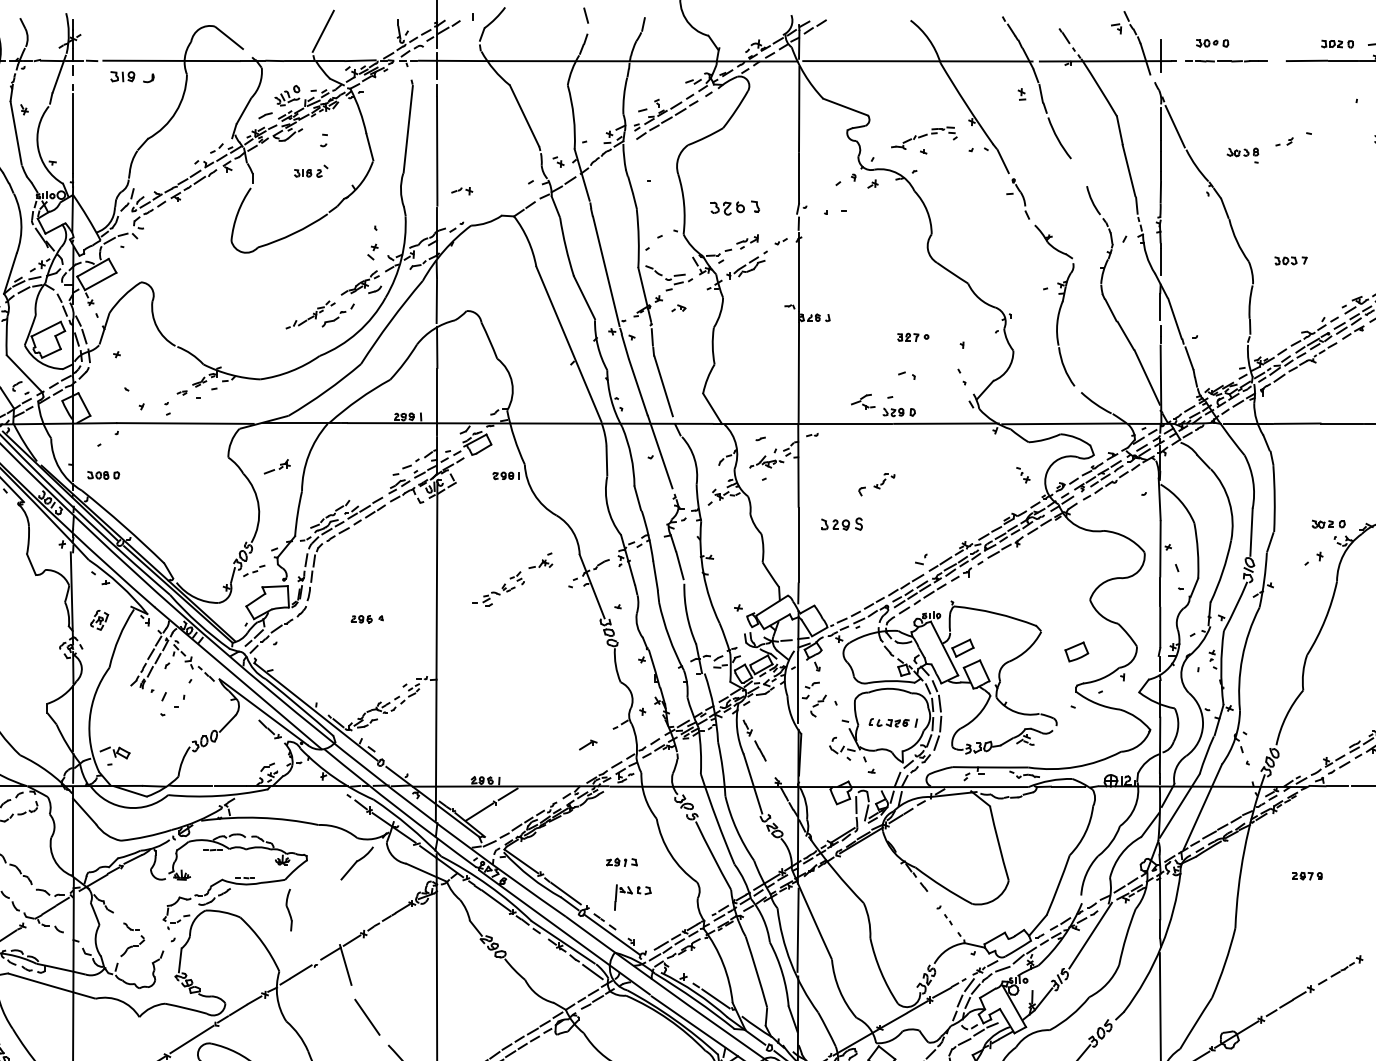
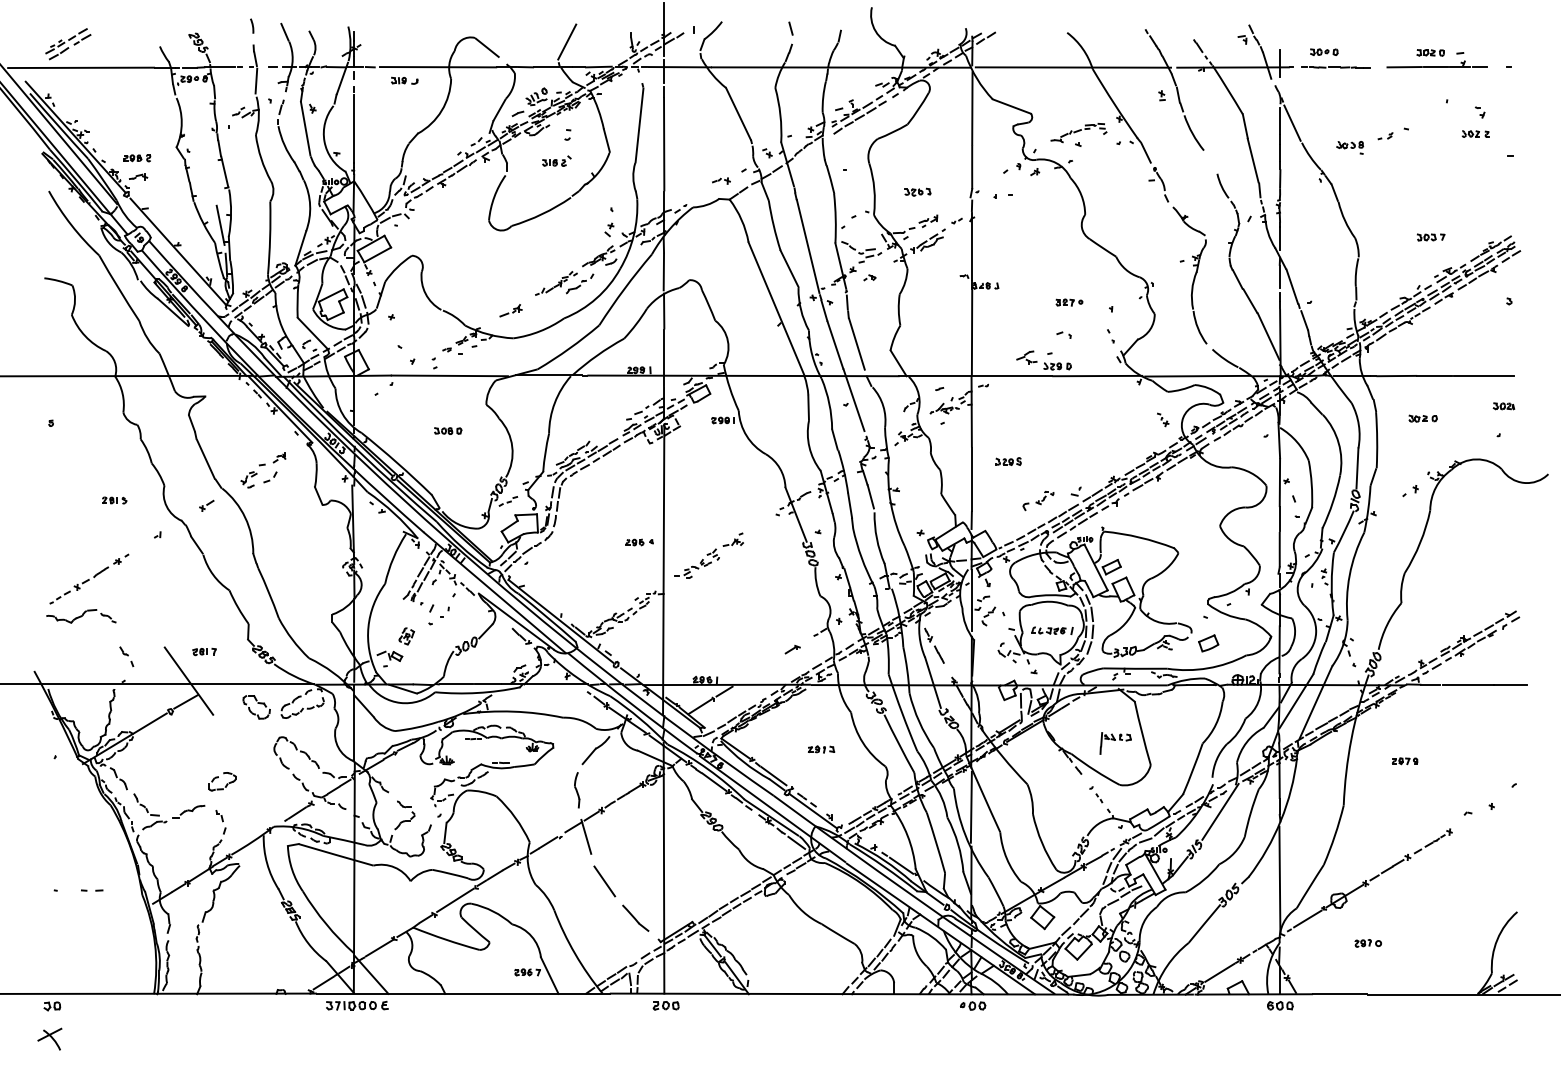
part: (132, 76) -> (404, 80), size x0.71
part: (462, 190) -> (721, 180), moved
part: (734, 206) -> (917, 191), size x0.62
part: (1291, 260) -> (1431, 237), moved
part: (276, 466) -> (510, 310), moved
part: (104, 474) -> (448, 430), moved
part: (876, 485) -> (1038, 501), moved
part: (841, 524) -> (1008, 461), size x0.71
part: (1327, 524) -> (1422, 418), moved
part: (511, 579) -> (708, 555), moved
part: (367, 619) -> (639, 542), moved
part: (99, 620) -> (406, 636), moved
part: (1076, 652) -> (1208, 643), moved
part: (632, 897) -> (1115, 743), moved
part: (289, 910) -> (577, 790), moved

